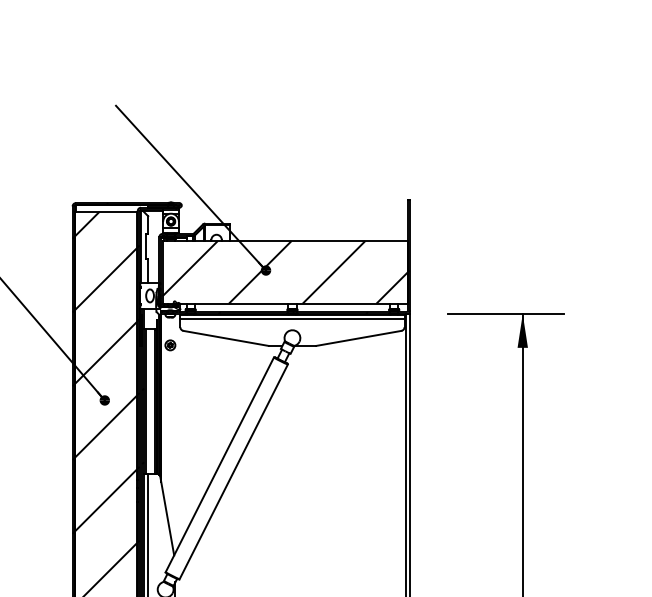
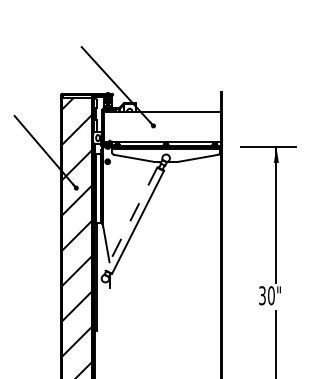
hatch: (284, 271) -> (162, 126), removed
line: (220, 463) -> (131, 218), solid -> dashed

